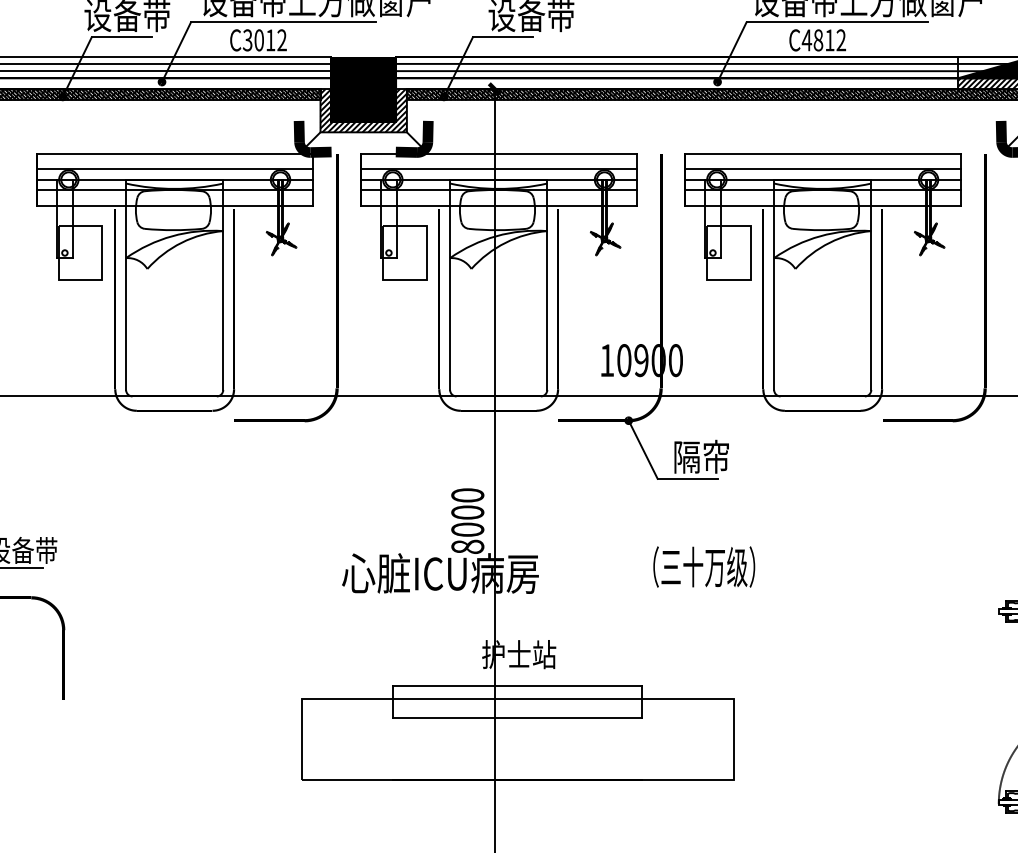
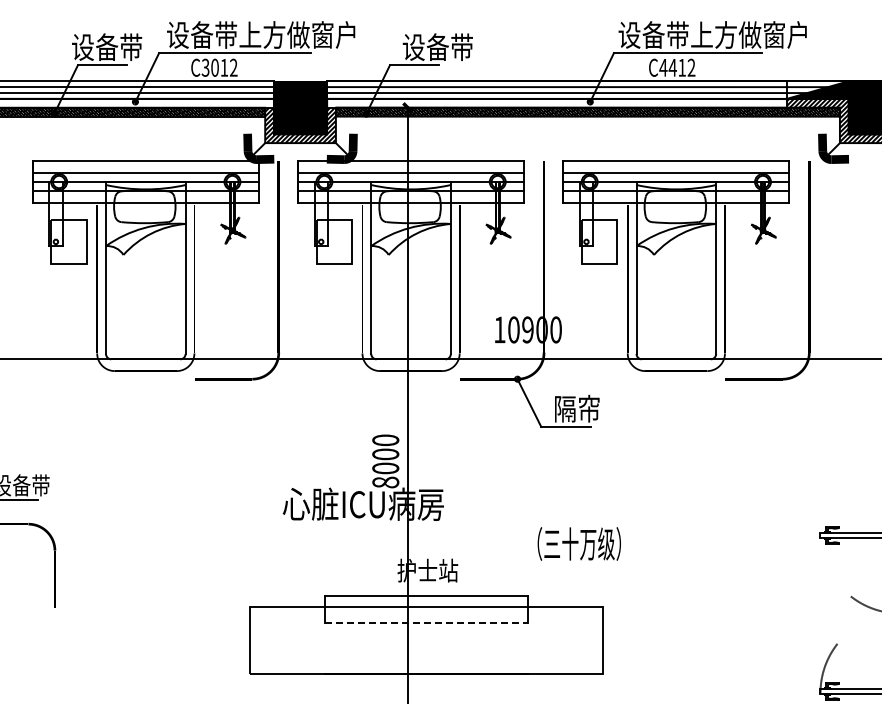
text: (818, 39) -> (672, 67), C4812 -> C4412
text: (703, 566) -> (578, 543), moved
line: (517, 717) -> (426, 622), solid -> dashed

